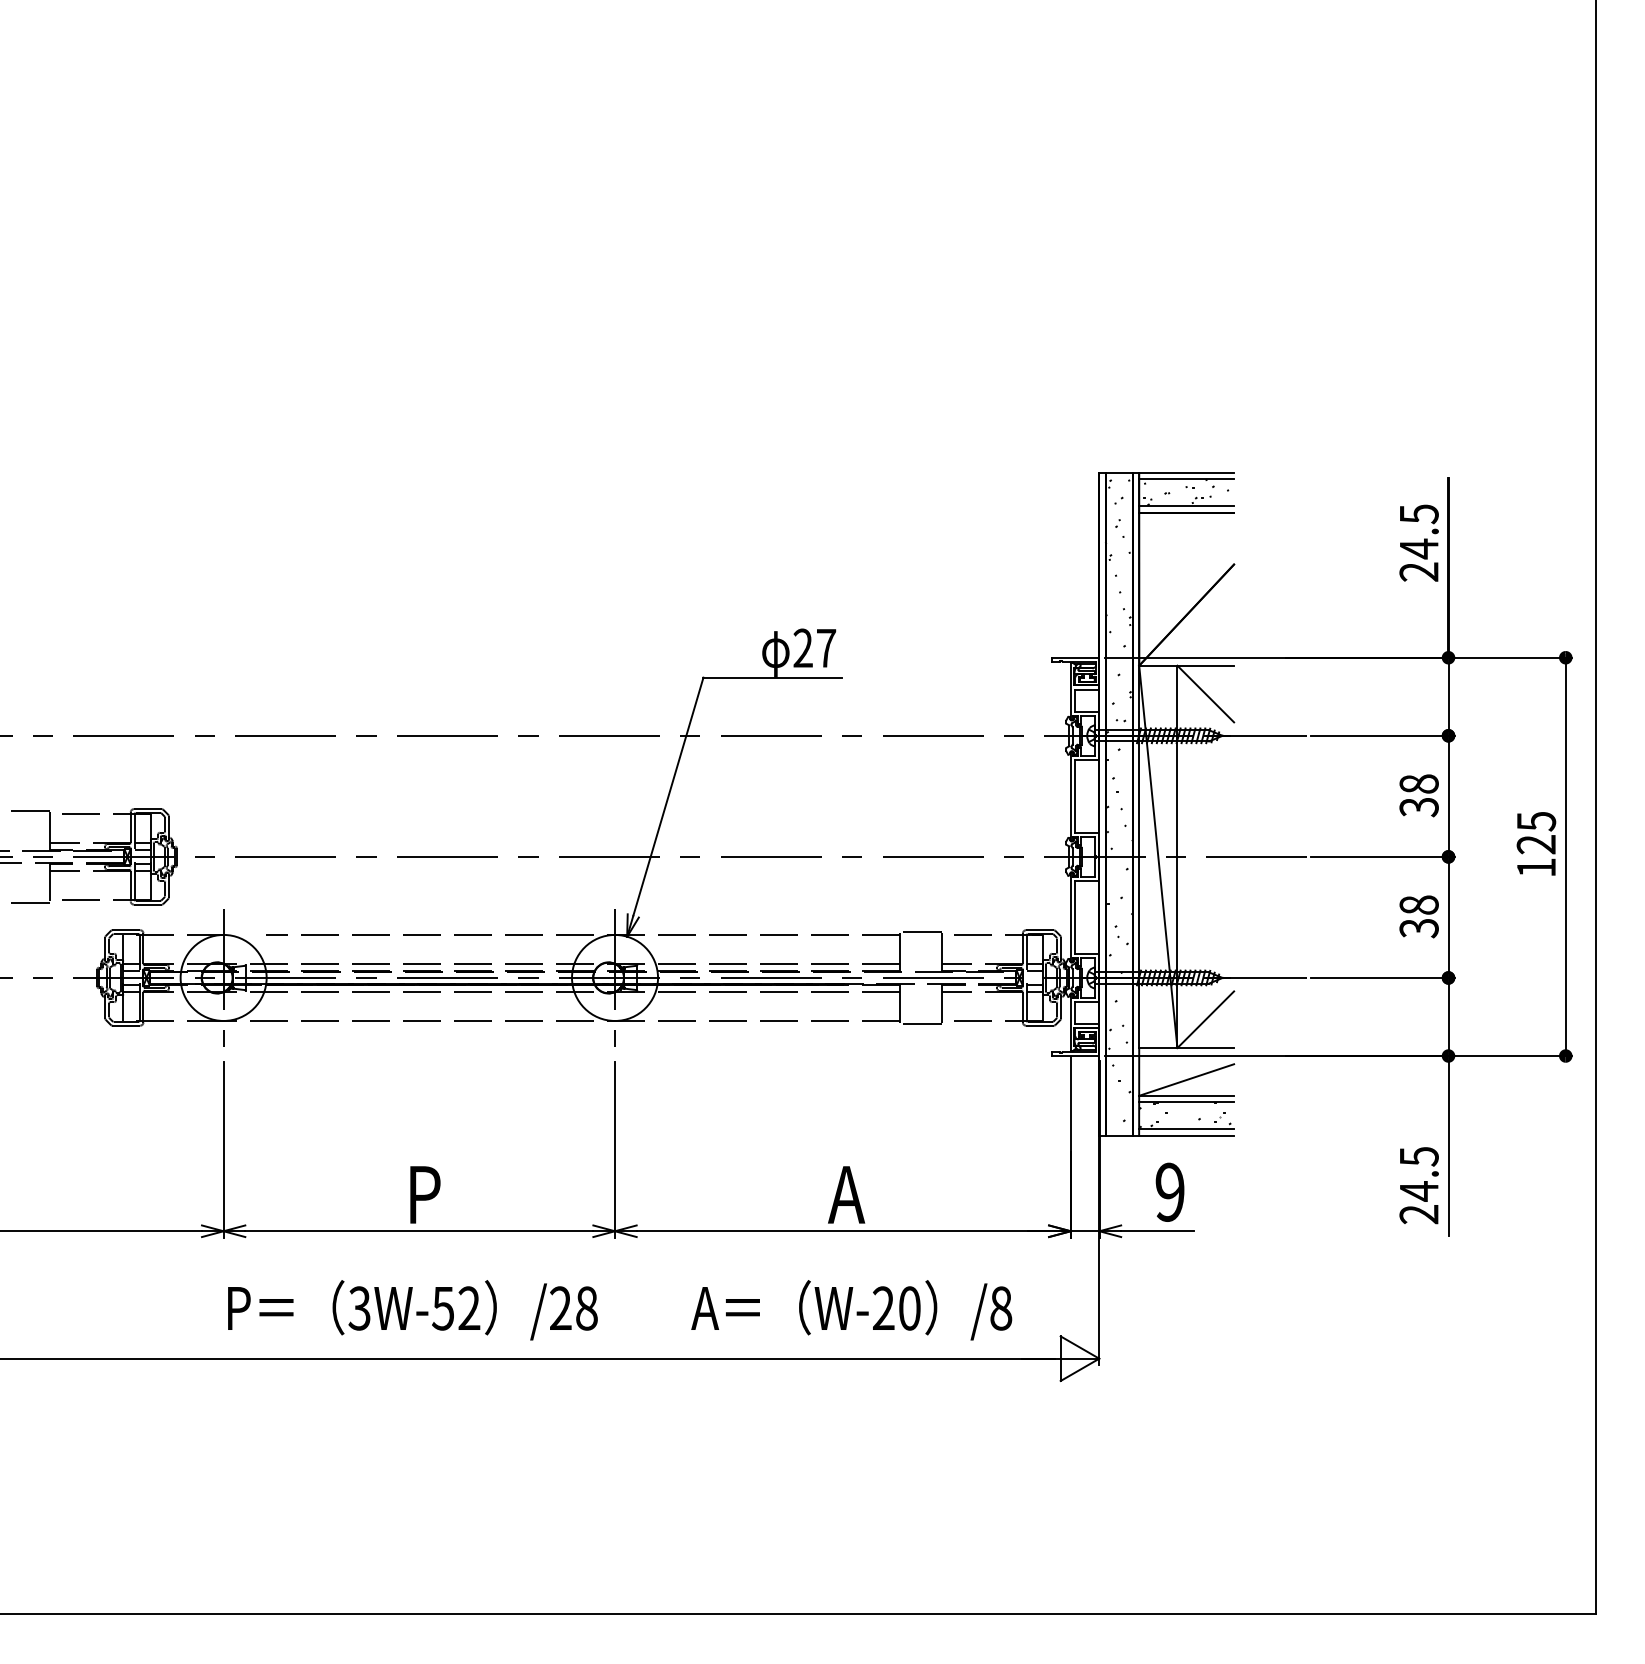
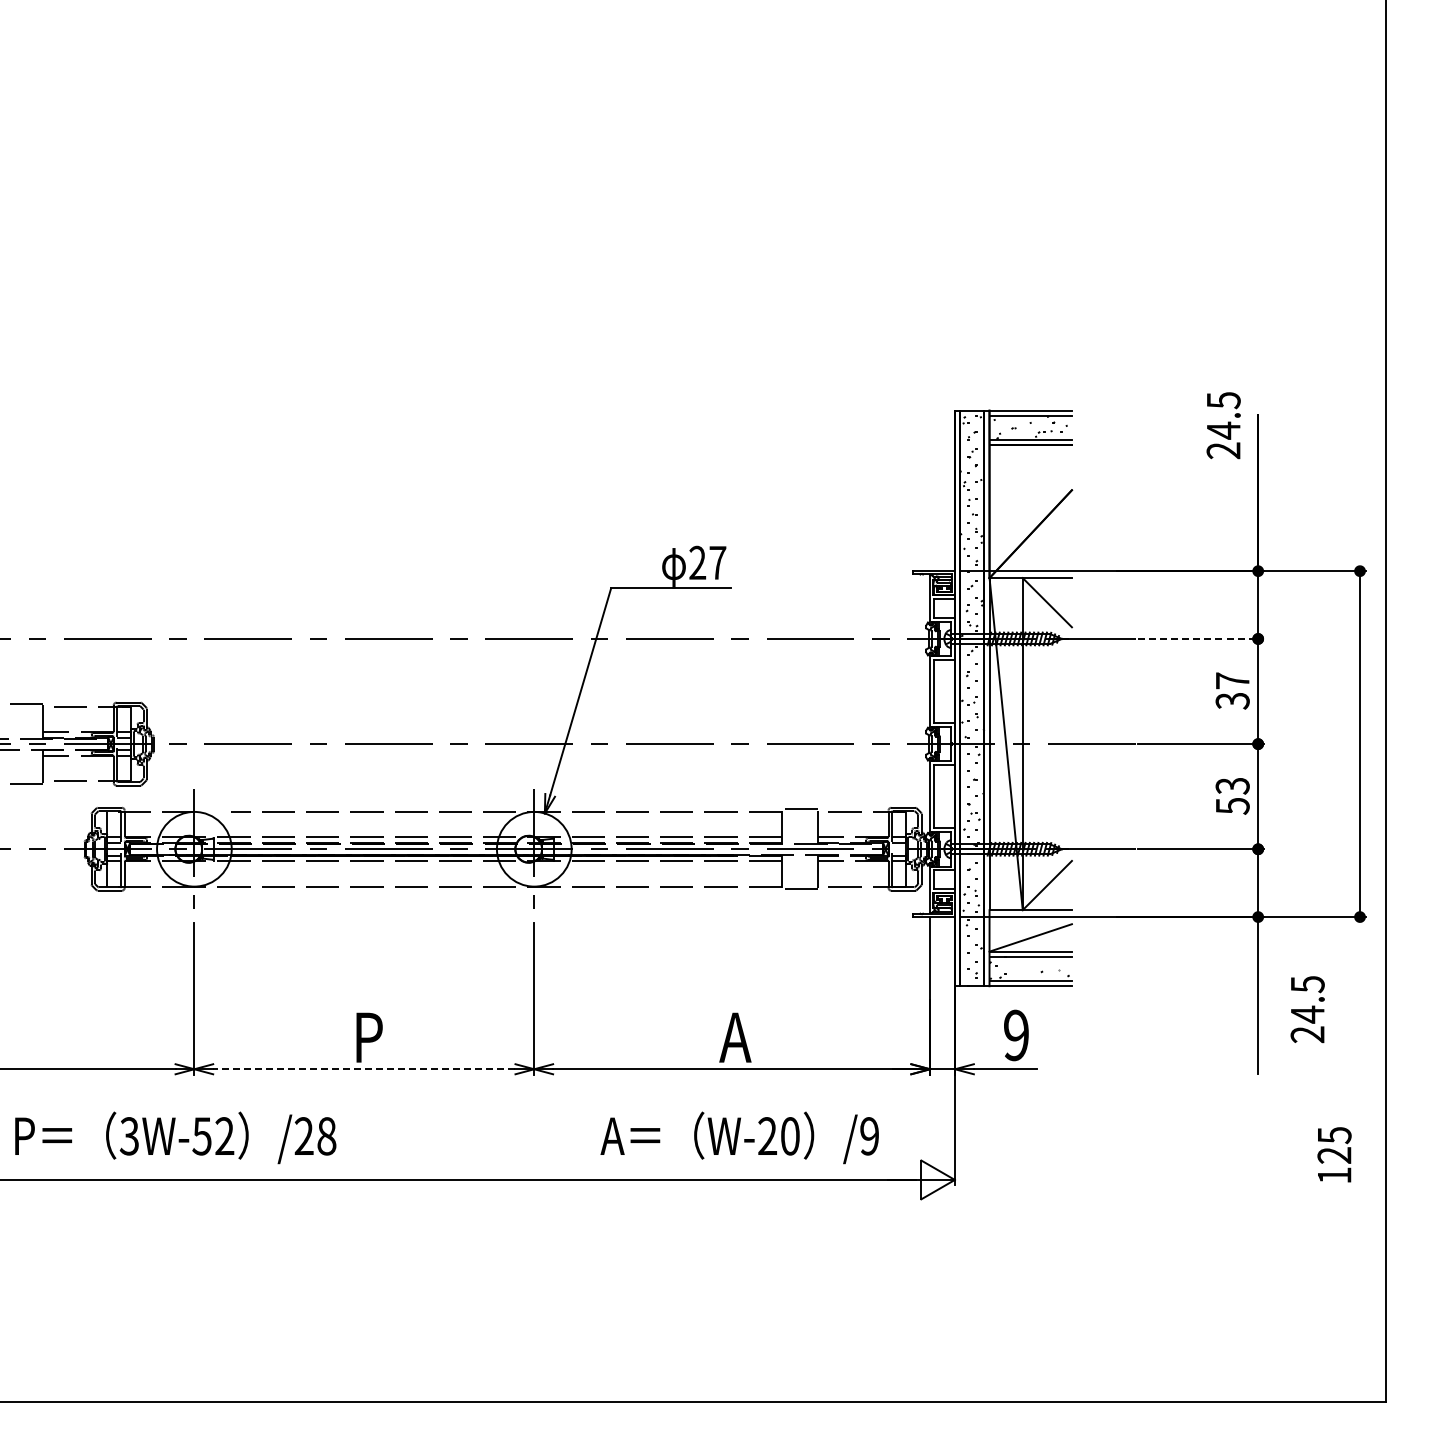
text: (1418, 542) -> (1223, 425), moved
line: (1383, 735) -> (1201, 638), solid -> dashed
text: (1418, 783) -> (1232, 680), 38 -> 37
text: (1536, 843) -> (1334, 1154), moved
text: (1418, 916) -> (1232, 795), 38 -> 53
text: (1418, 1185) -> (1307, 1009), moved
line: (418, 1231) -> (363, 1069), solid -> dashed
text: (1000, 1308) -> (869, 1136), /8 -> /9
text: (412, 1309) -> (175, 1137), moved

